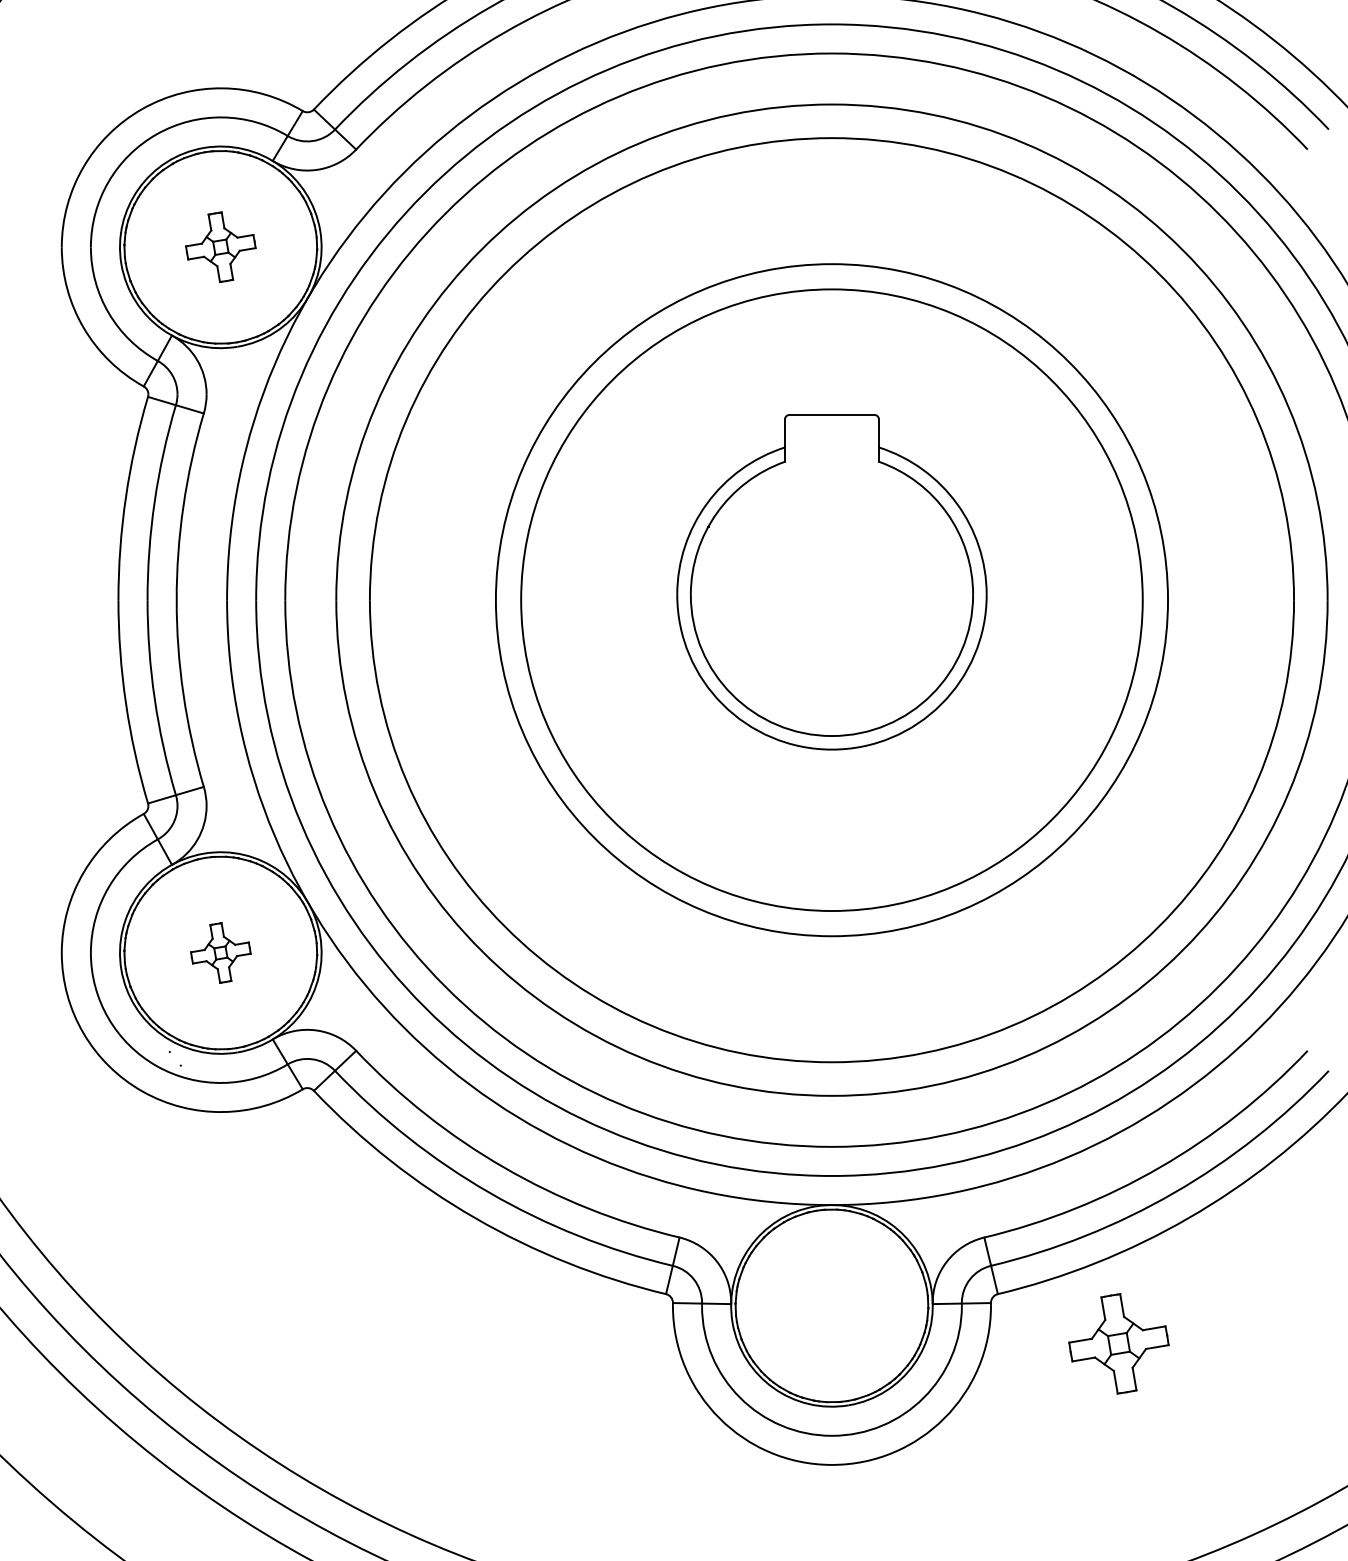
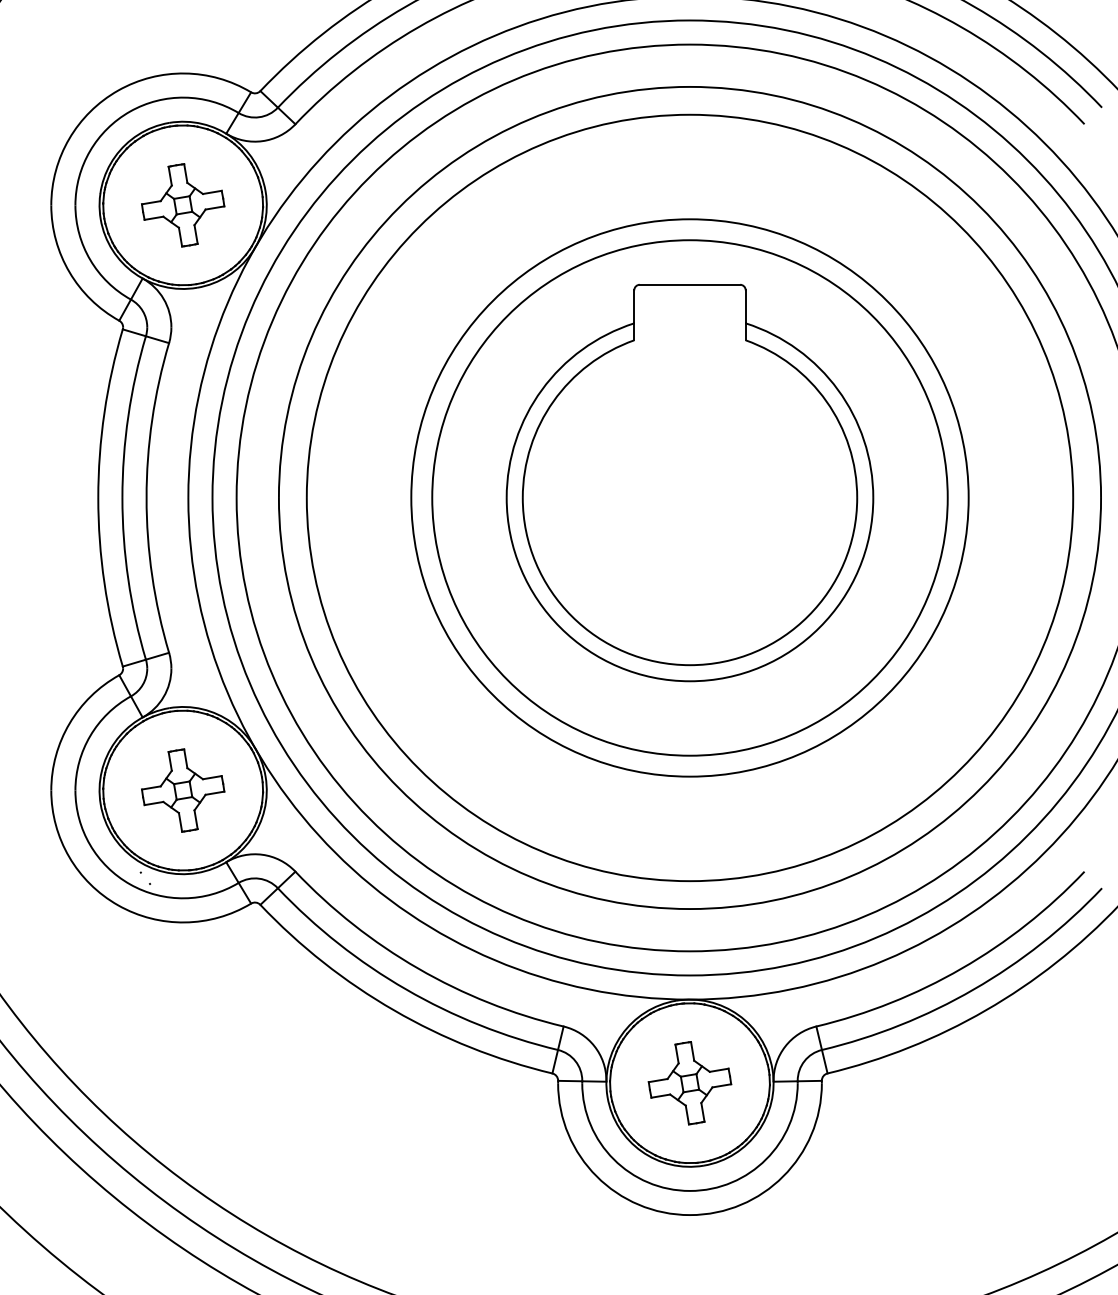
part: (220, 246) -> (182, 204), size x1.43
part: (831, 582) -> (689, 483), size x1.43
part: (220, 952) -> (182, 790), size x1.67
part: (1118, 1343) -> (689, 1082), moved

